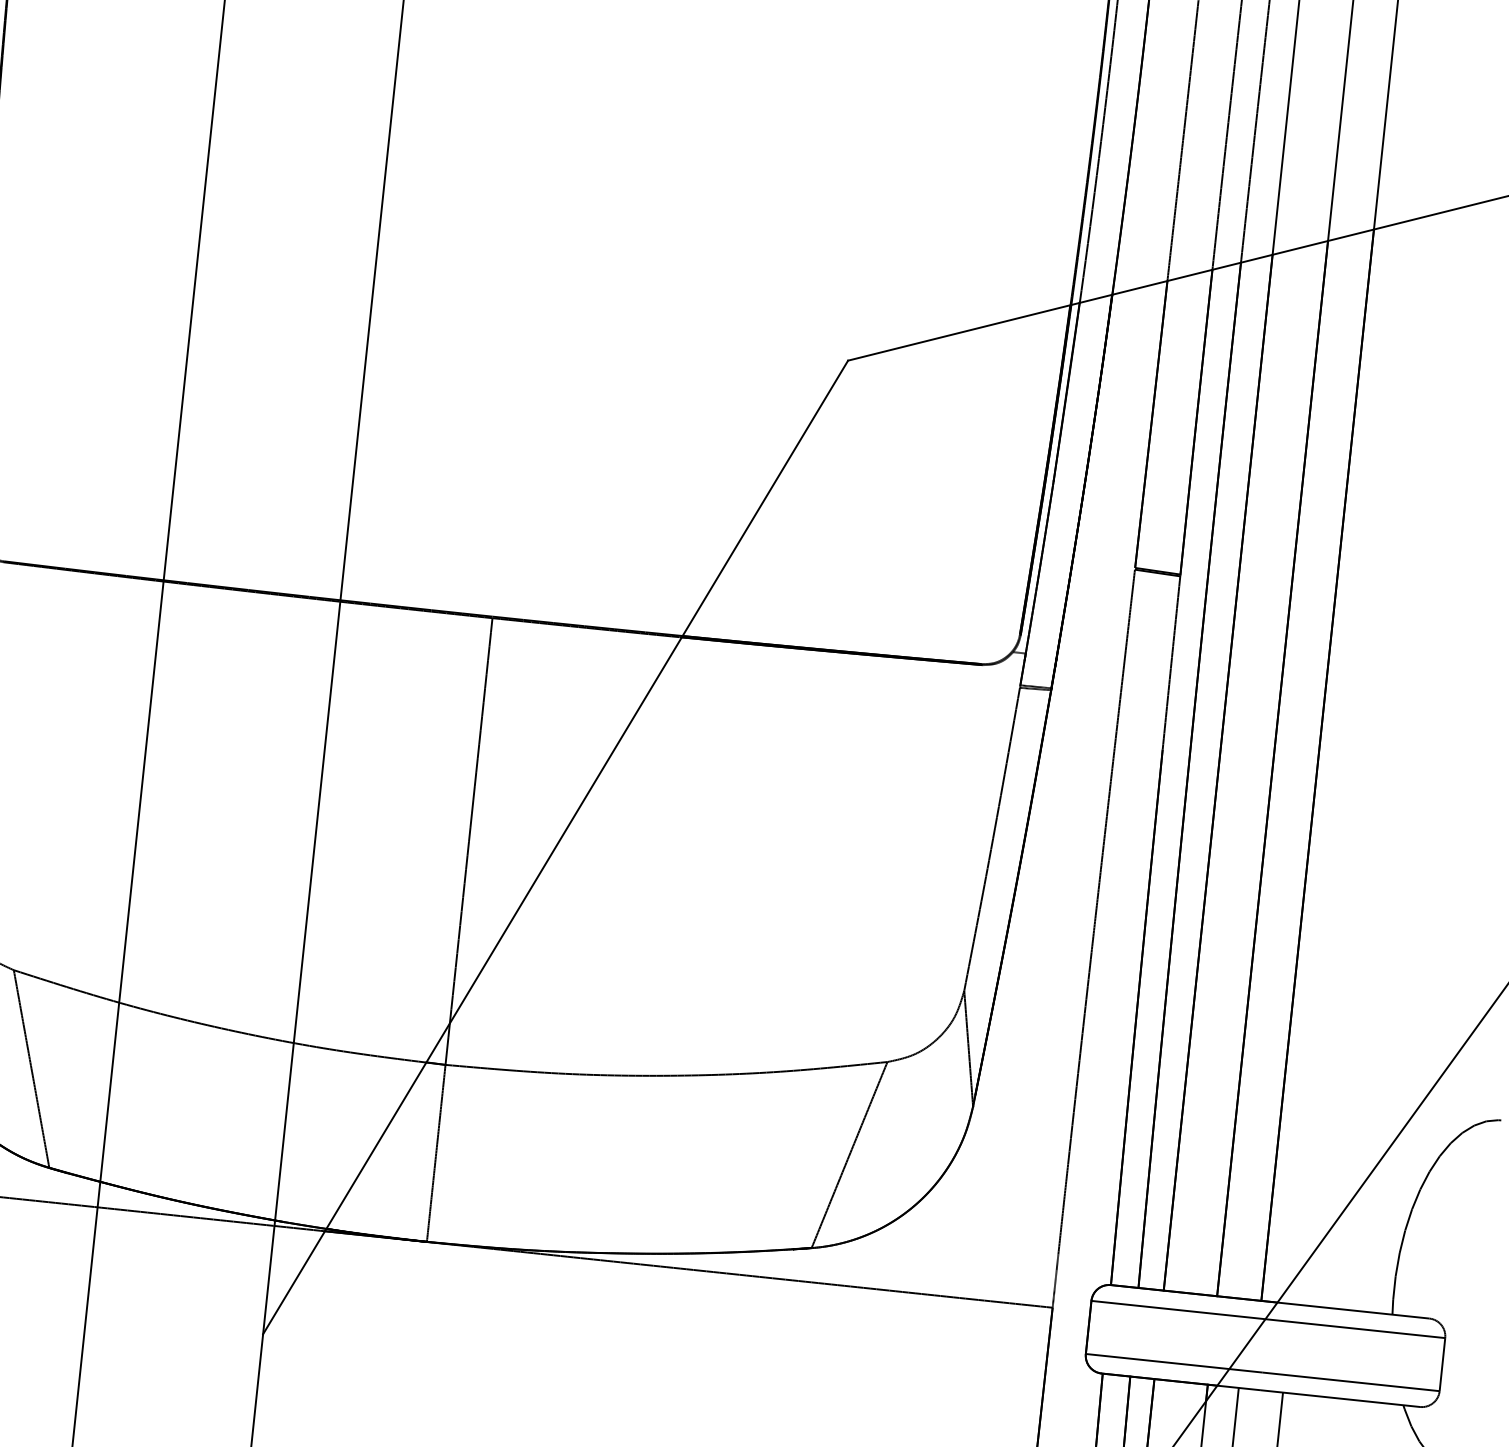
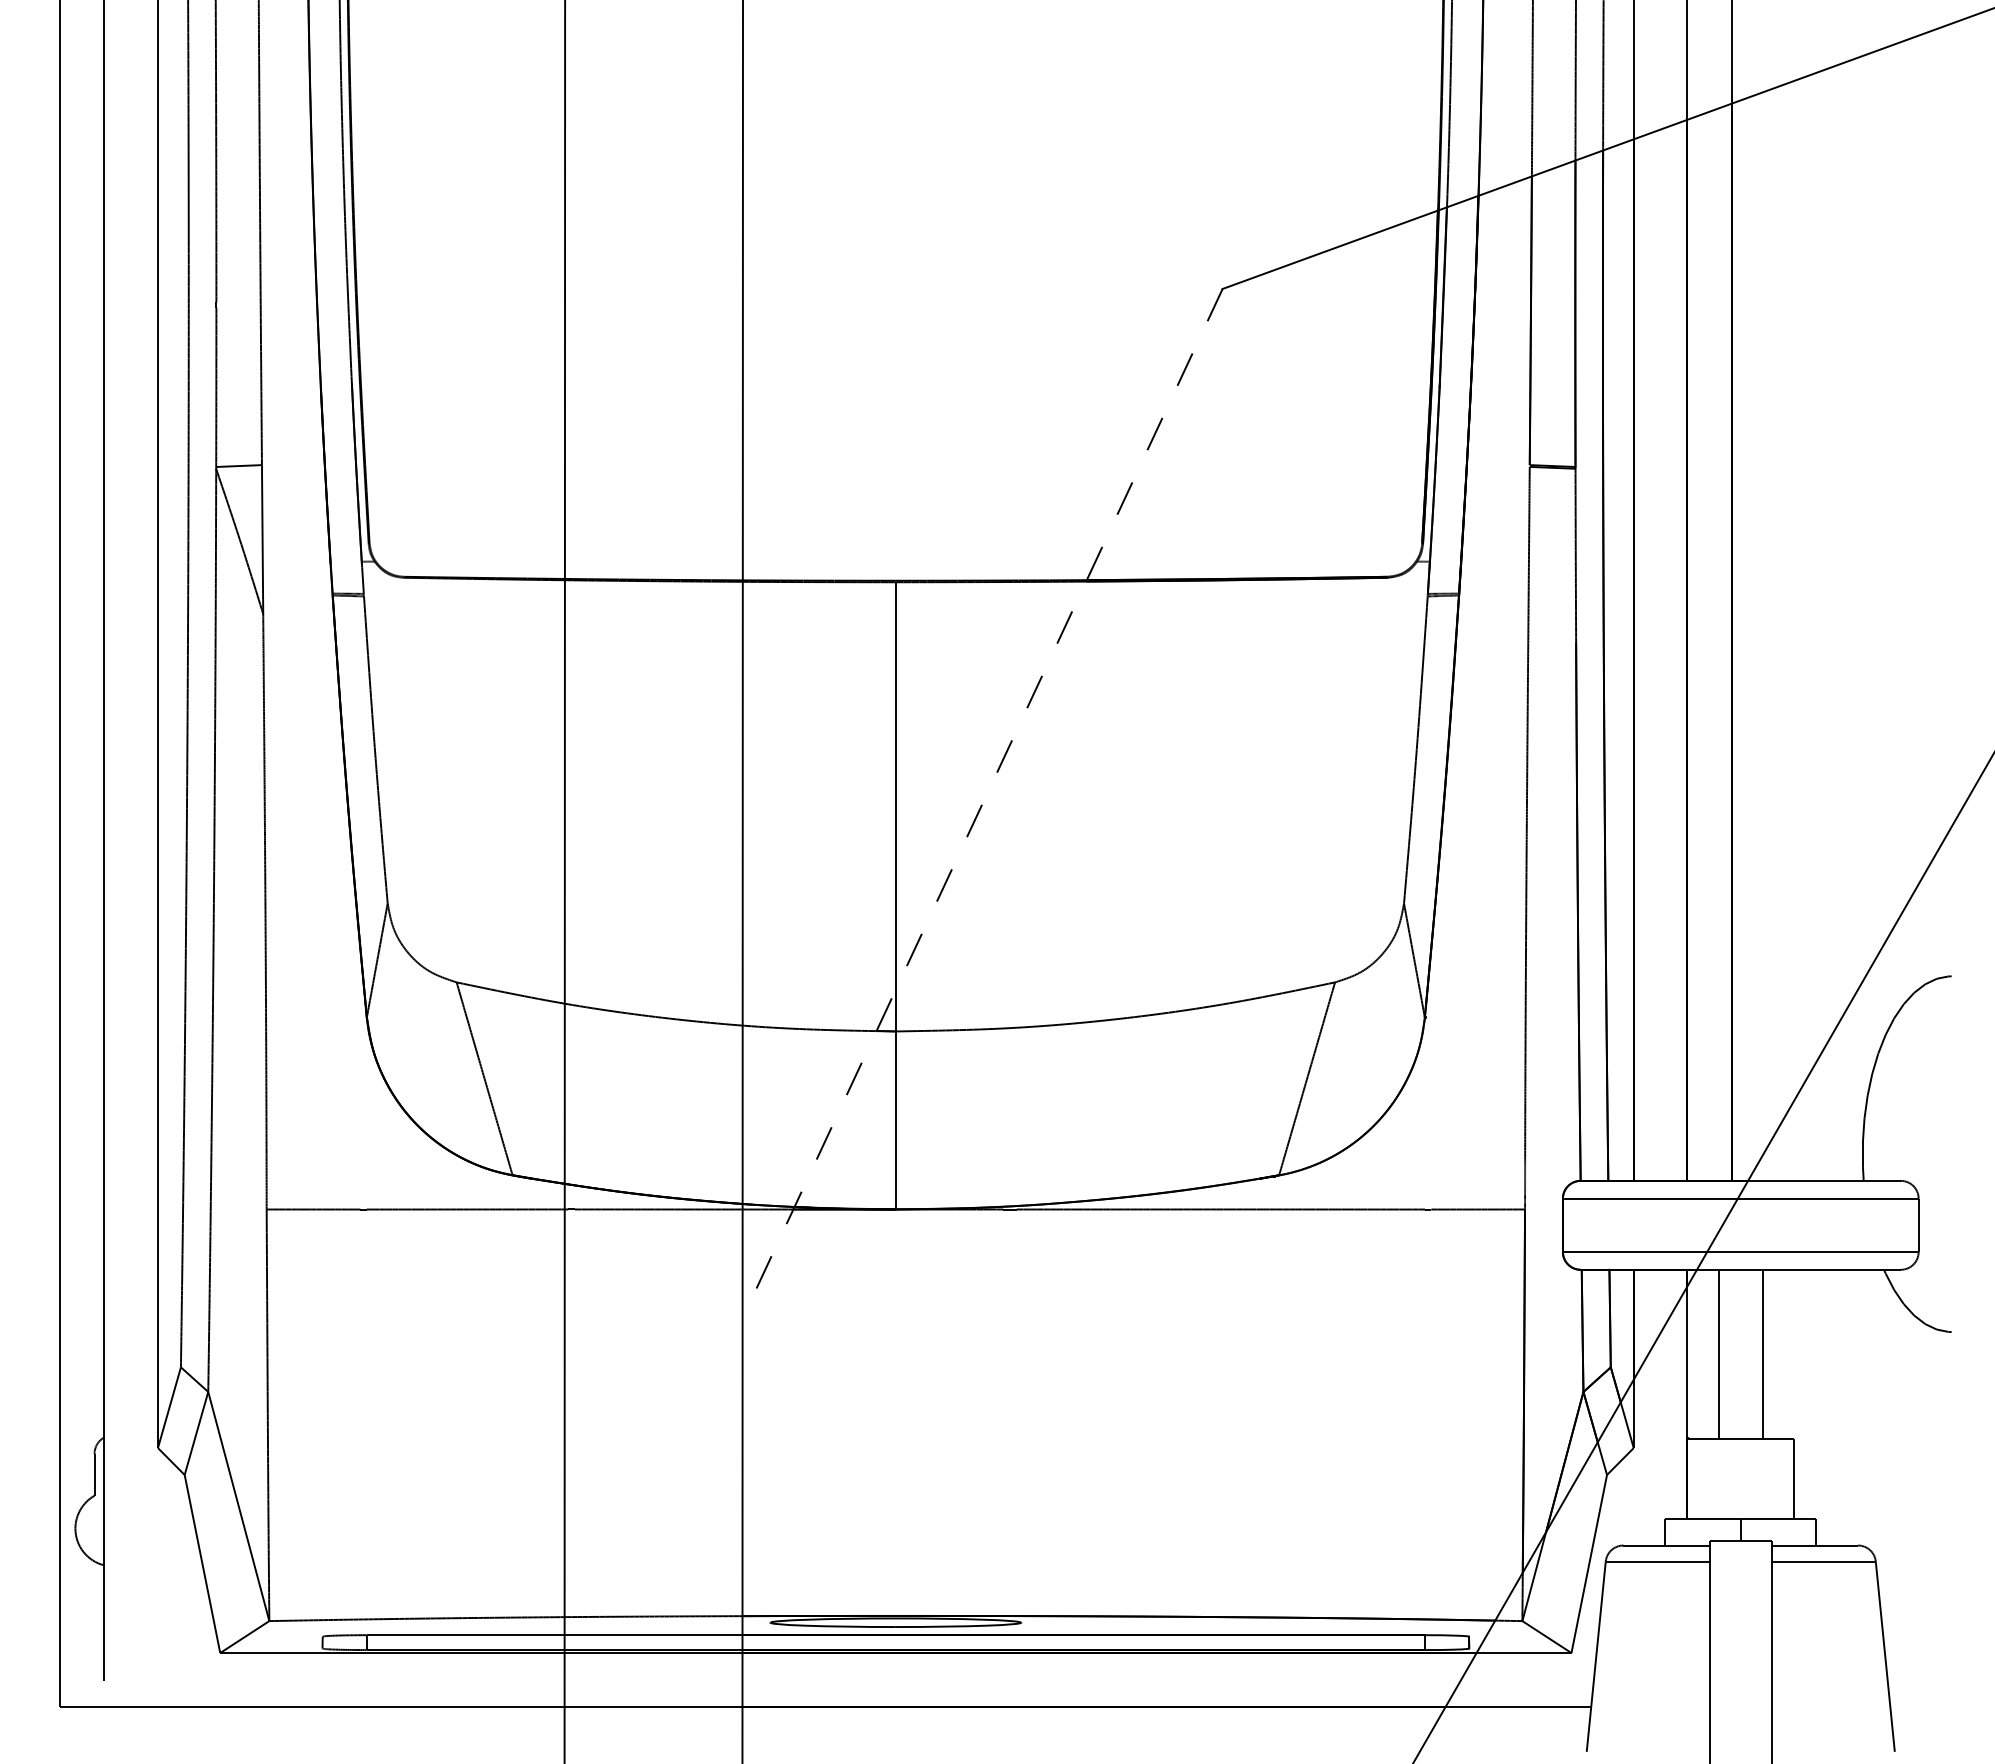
line: (555, 847) -> (982, 803), solid -> dashed

